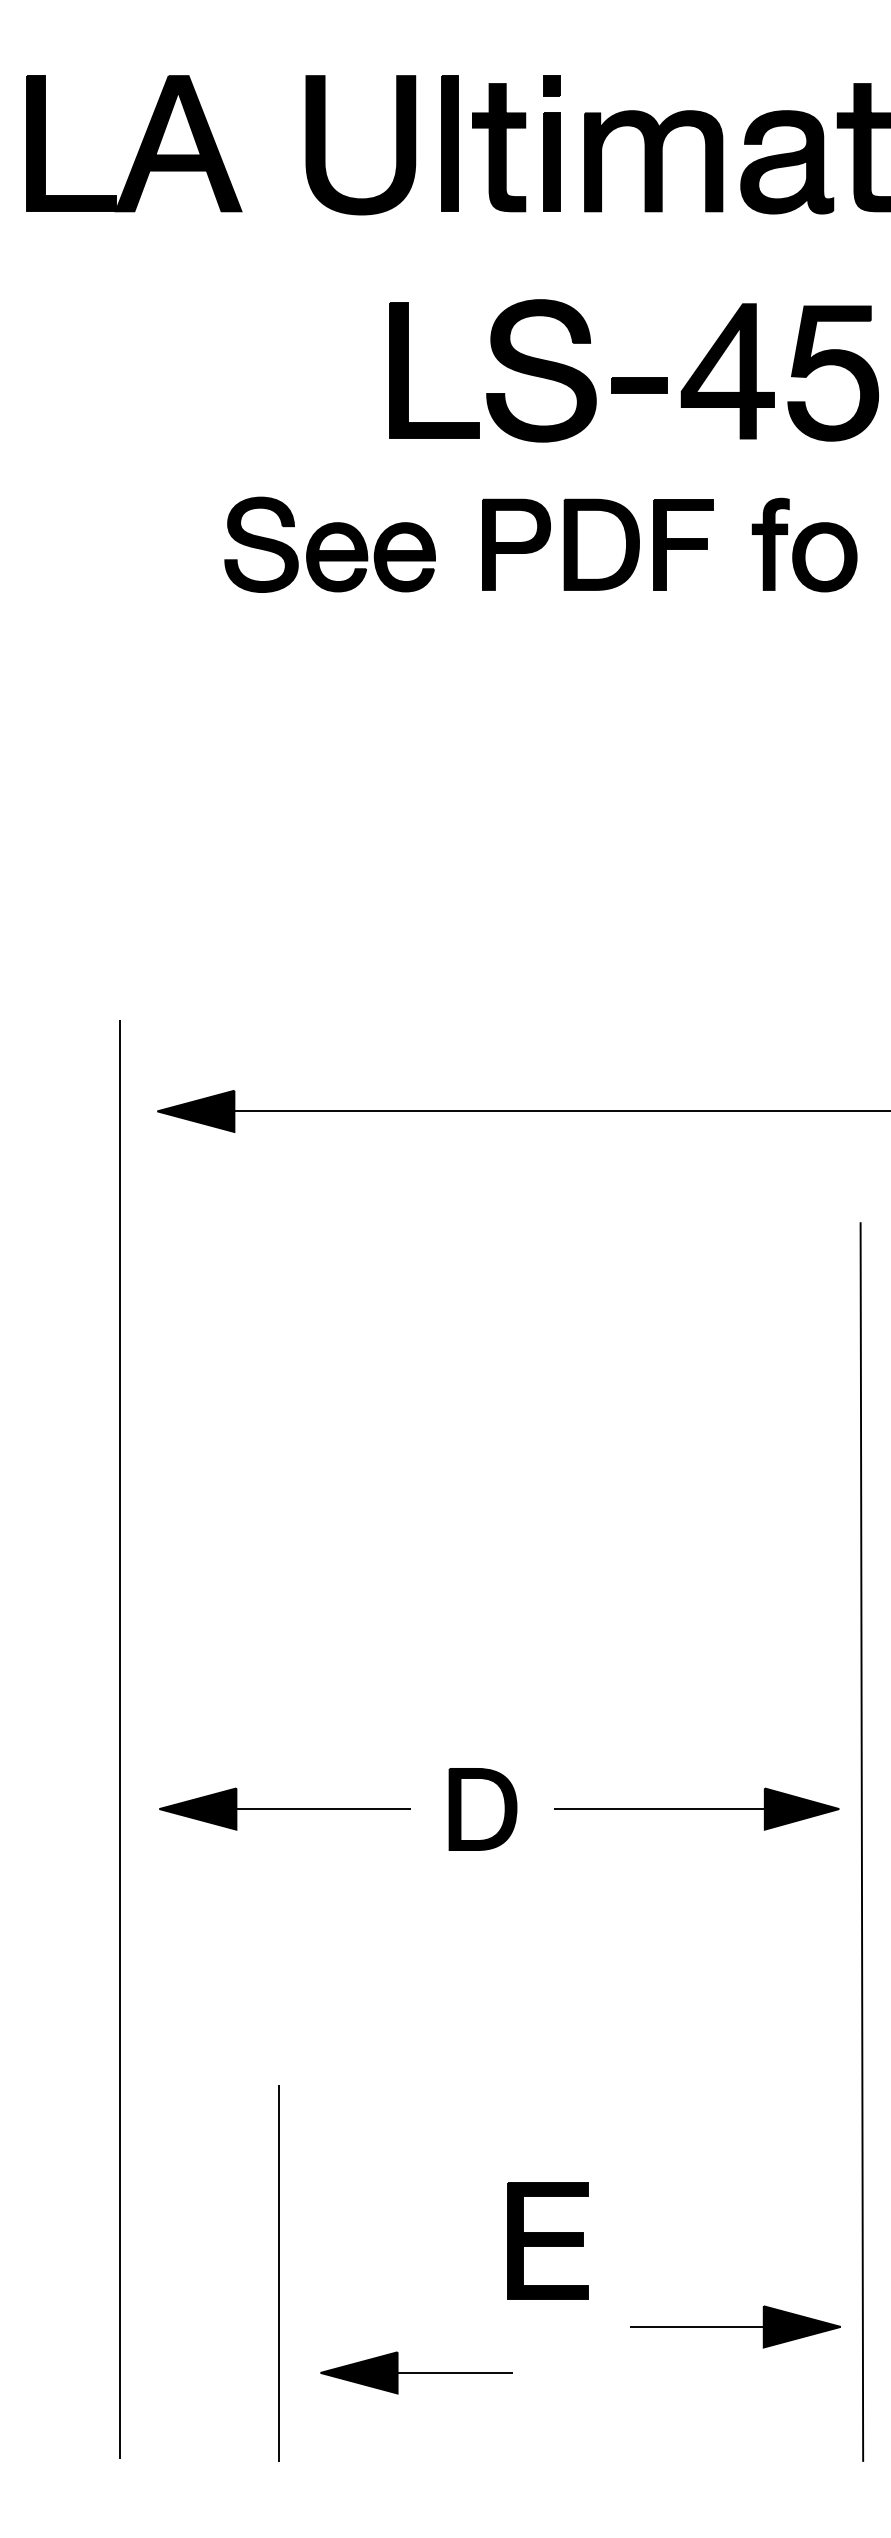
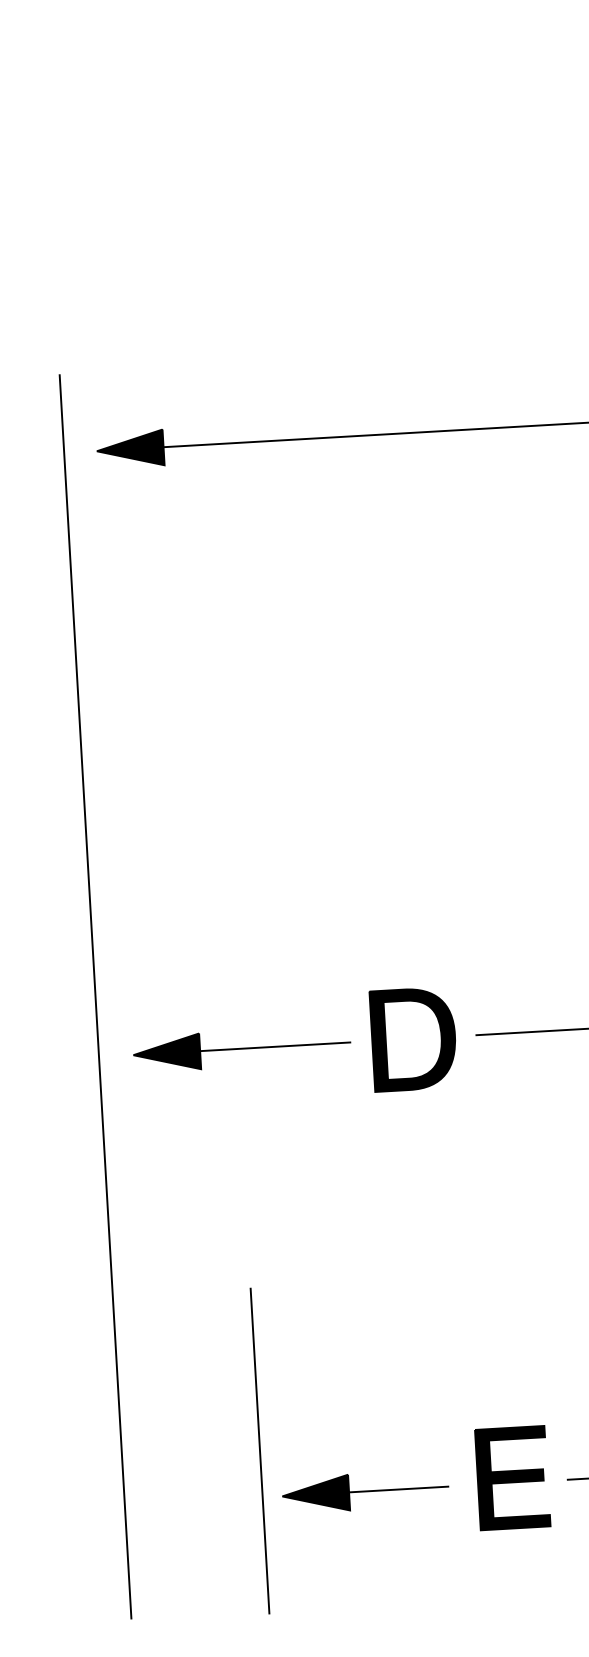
part: (482, 1809) -> (413, 1039), size x1.43
part: (547, 2240) -> (512, 1477), moved
part: (416, 2372) -> (365, 1491), moved

